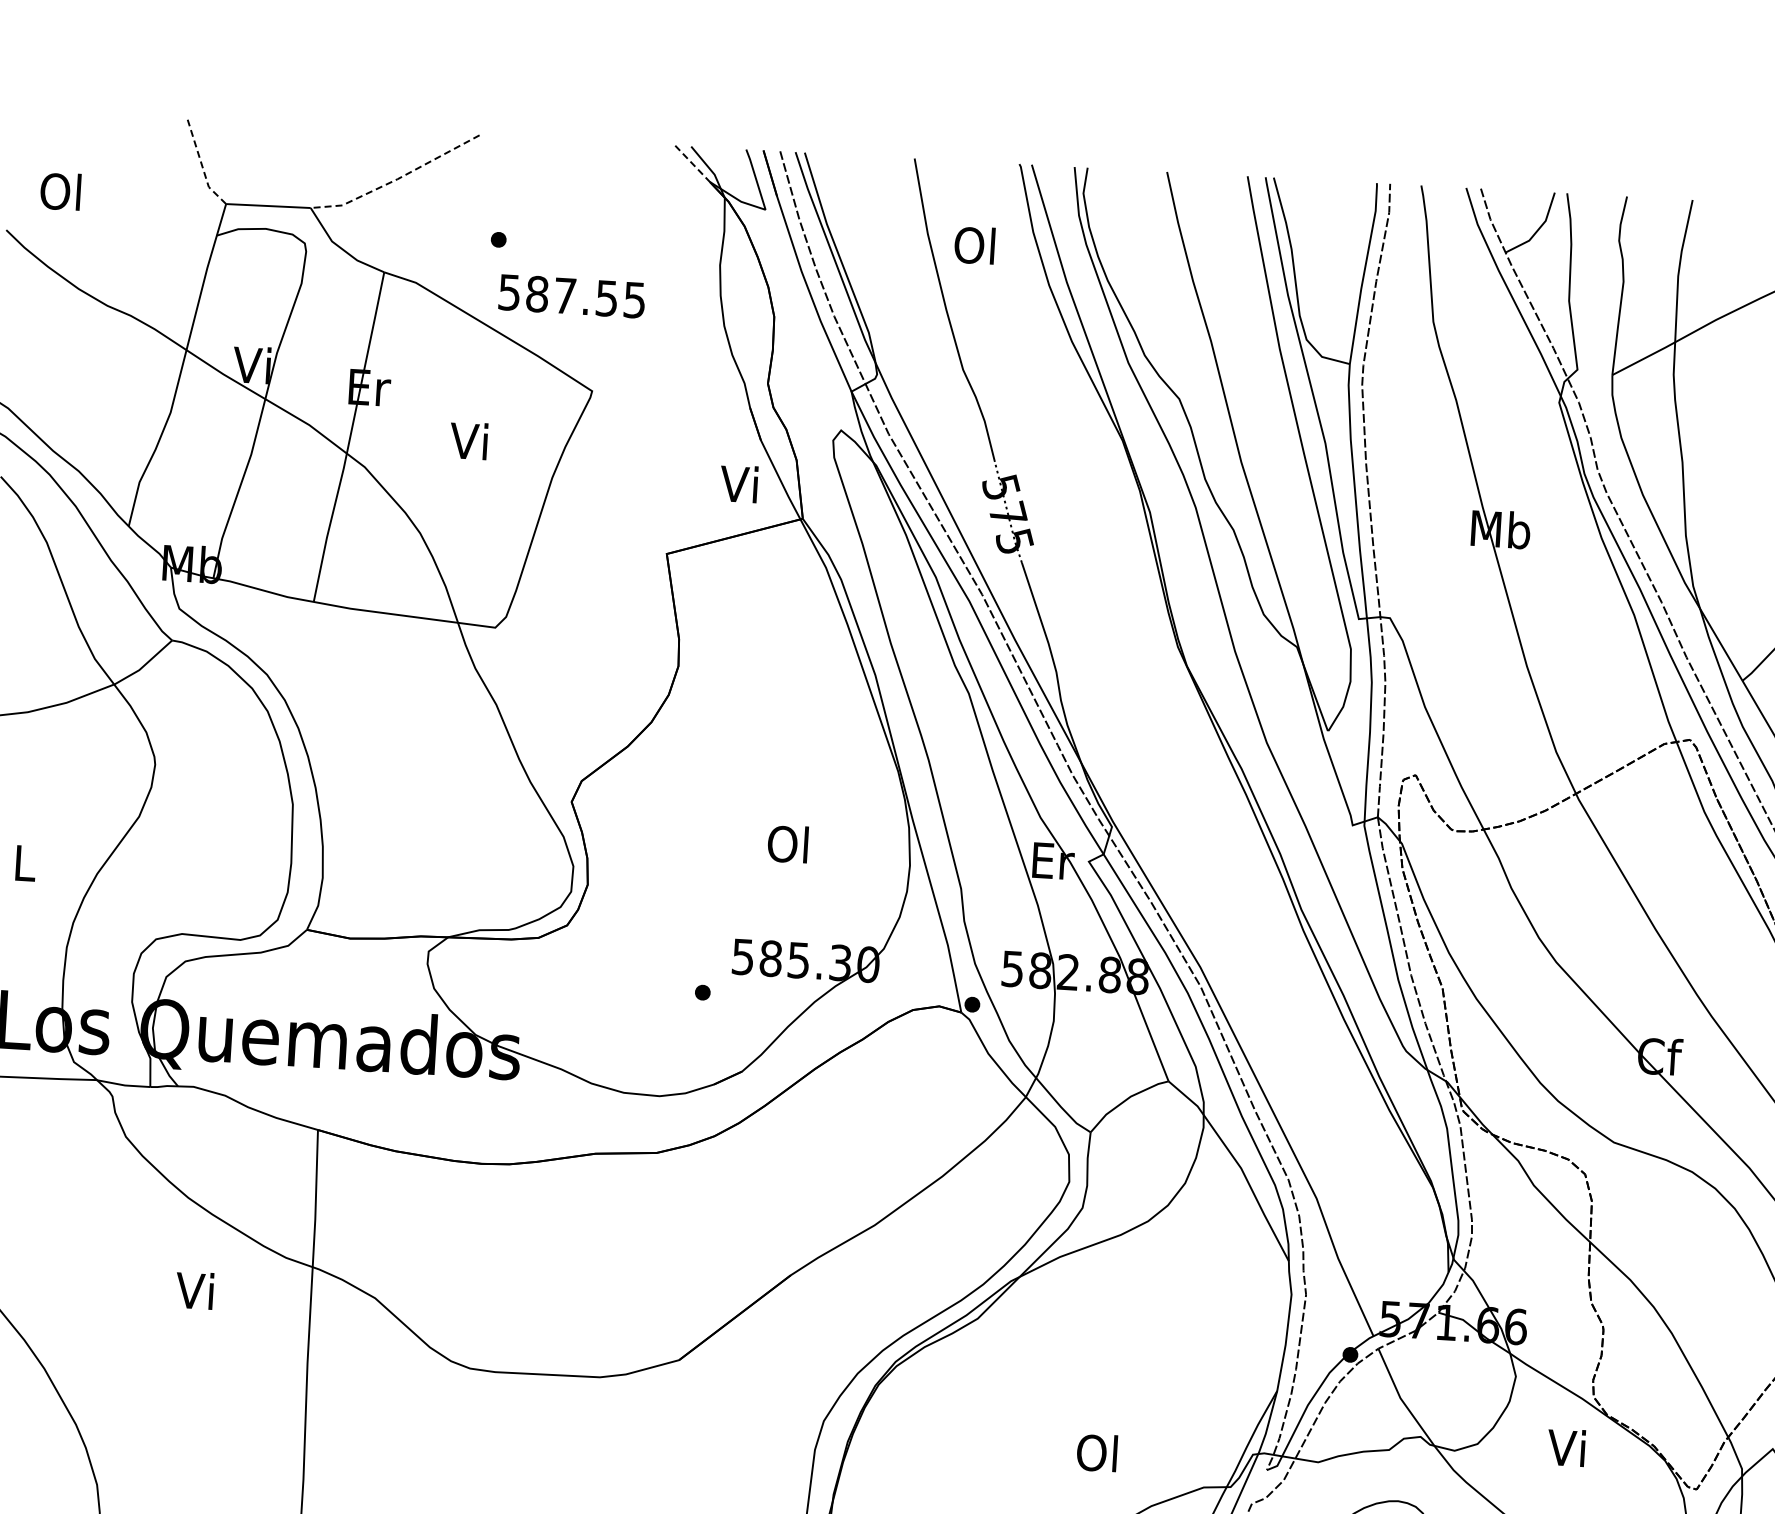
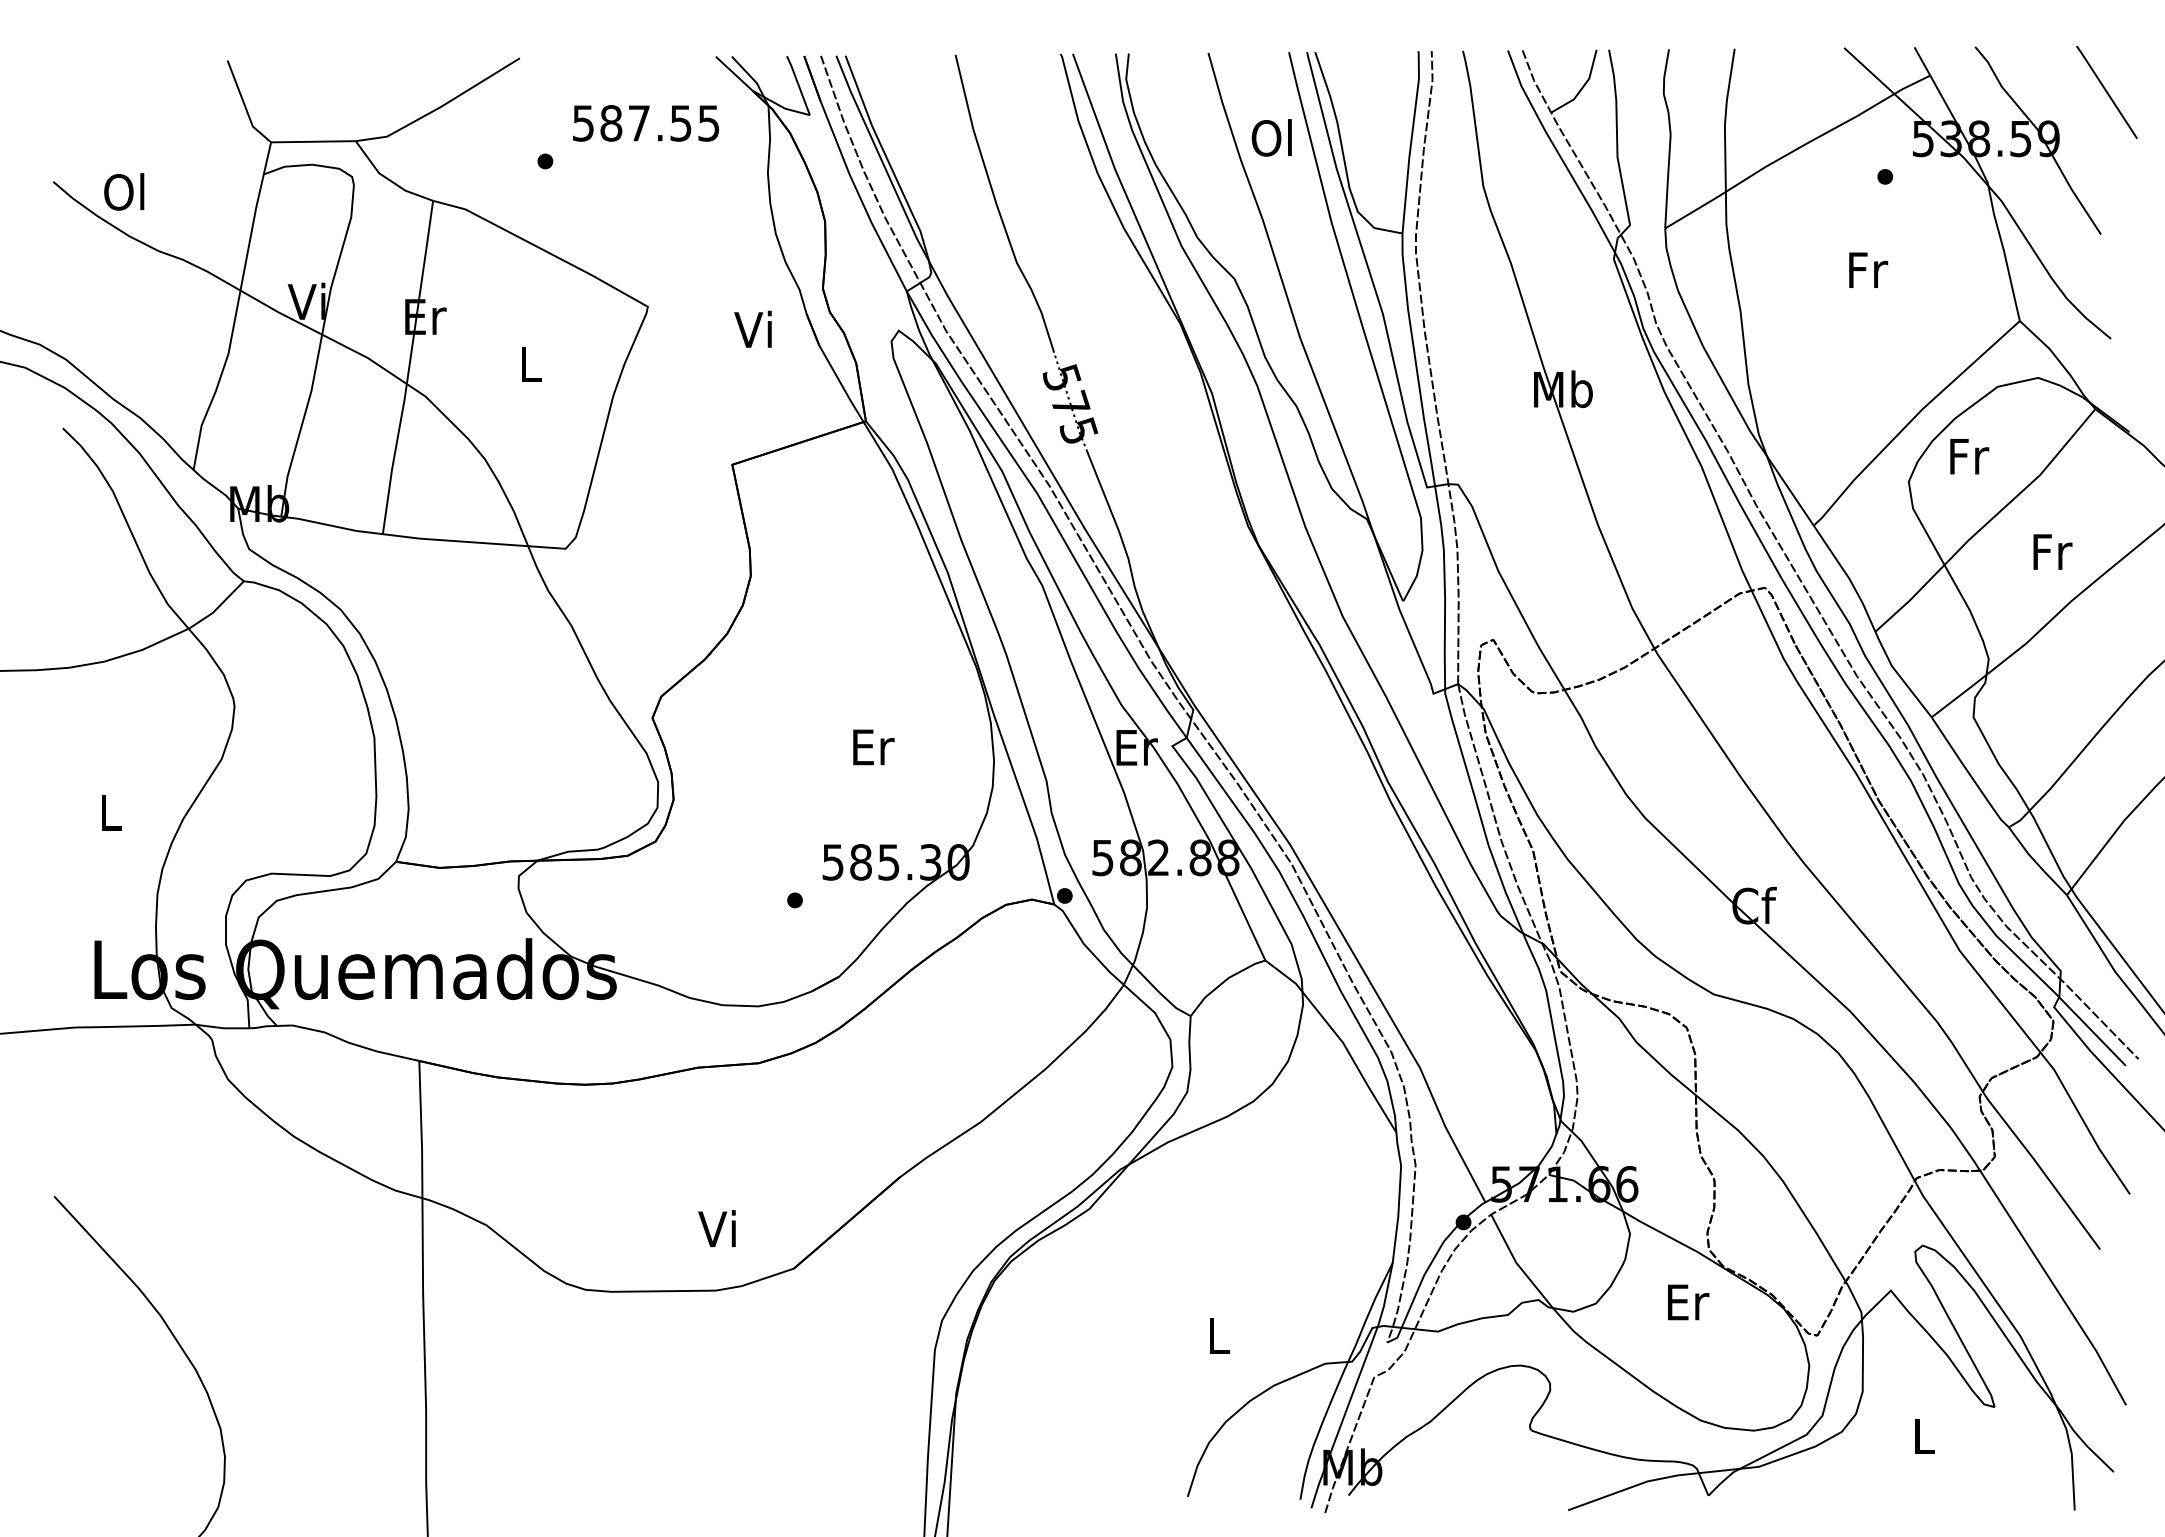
line: (692, 164) -> (734, 74), dashed -> solid
line: (201, 165) -> (244, 105), dashed -> solid
line: (396, 179) -> (439, 107), dashed -> solid
text: (61, 191) -> (124, 191), moved
text: (974, 244) -> (1271, 137), moved
text: (572, 296) -> (646, 123), moved
text: (468, 440) -> (527, 363), Vi -> L
text: (738, 482) -> (752, 328), moved
text: (789, 843) -> (872, 746), Ol -> Er
text: (194, 1290) -> (716, 1228), moved
text: (1569, 1447) -> (1687, 1301), Vi -> Er
text: (1096, 1452) -> (1216, 1335), Ol -> L

